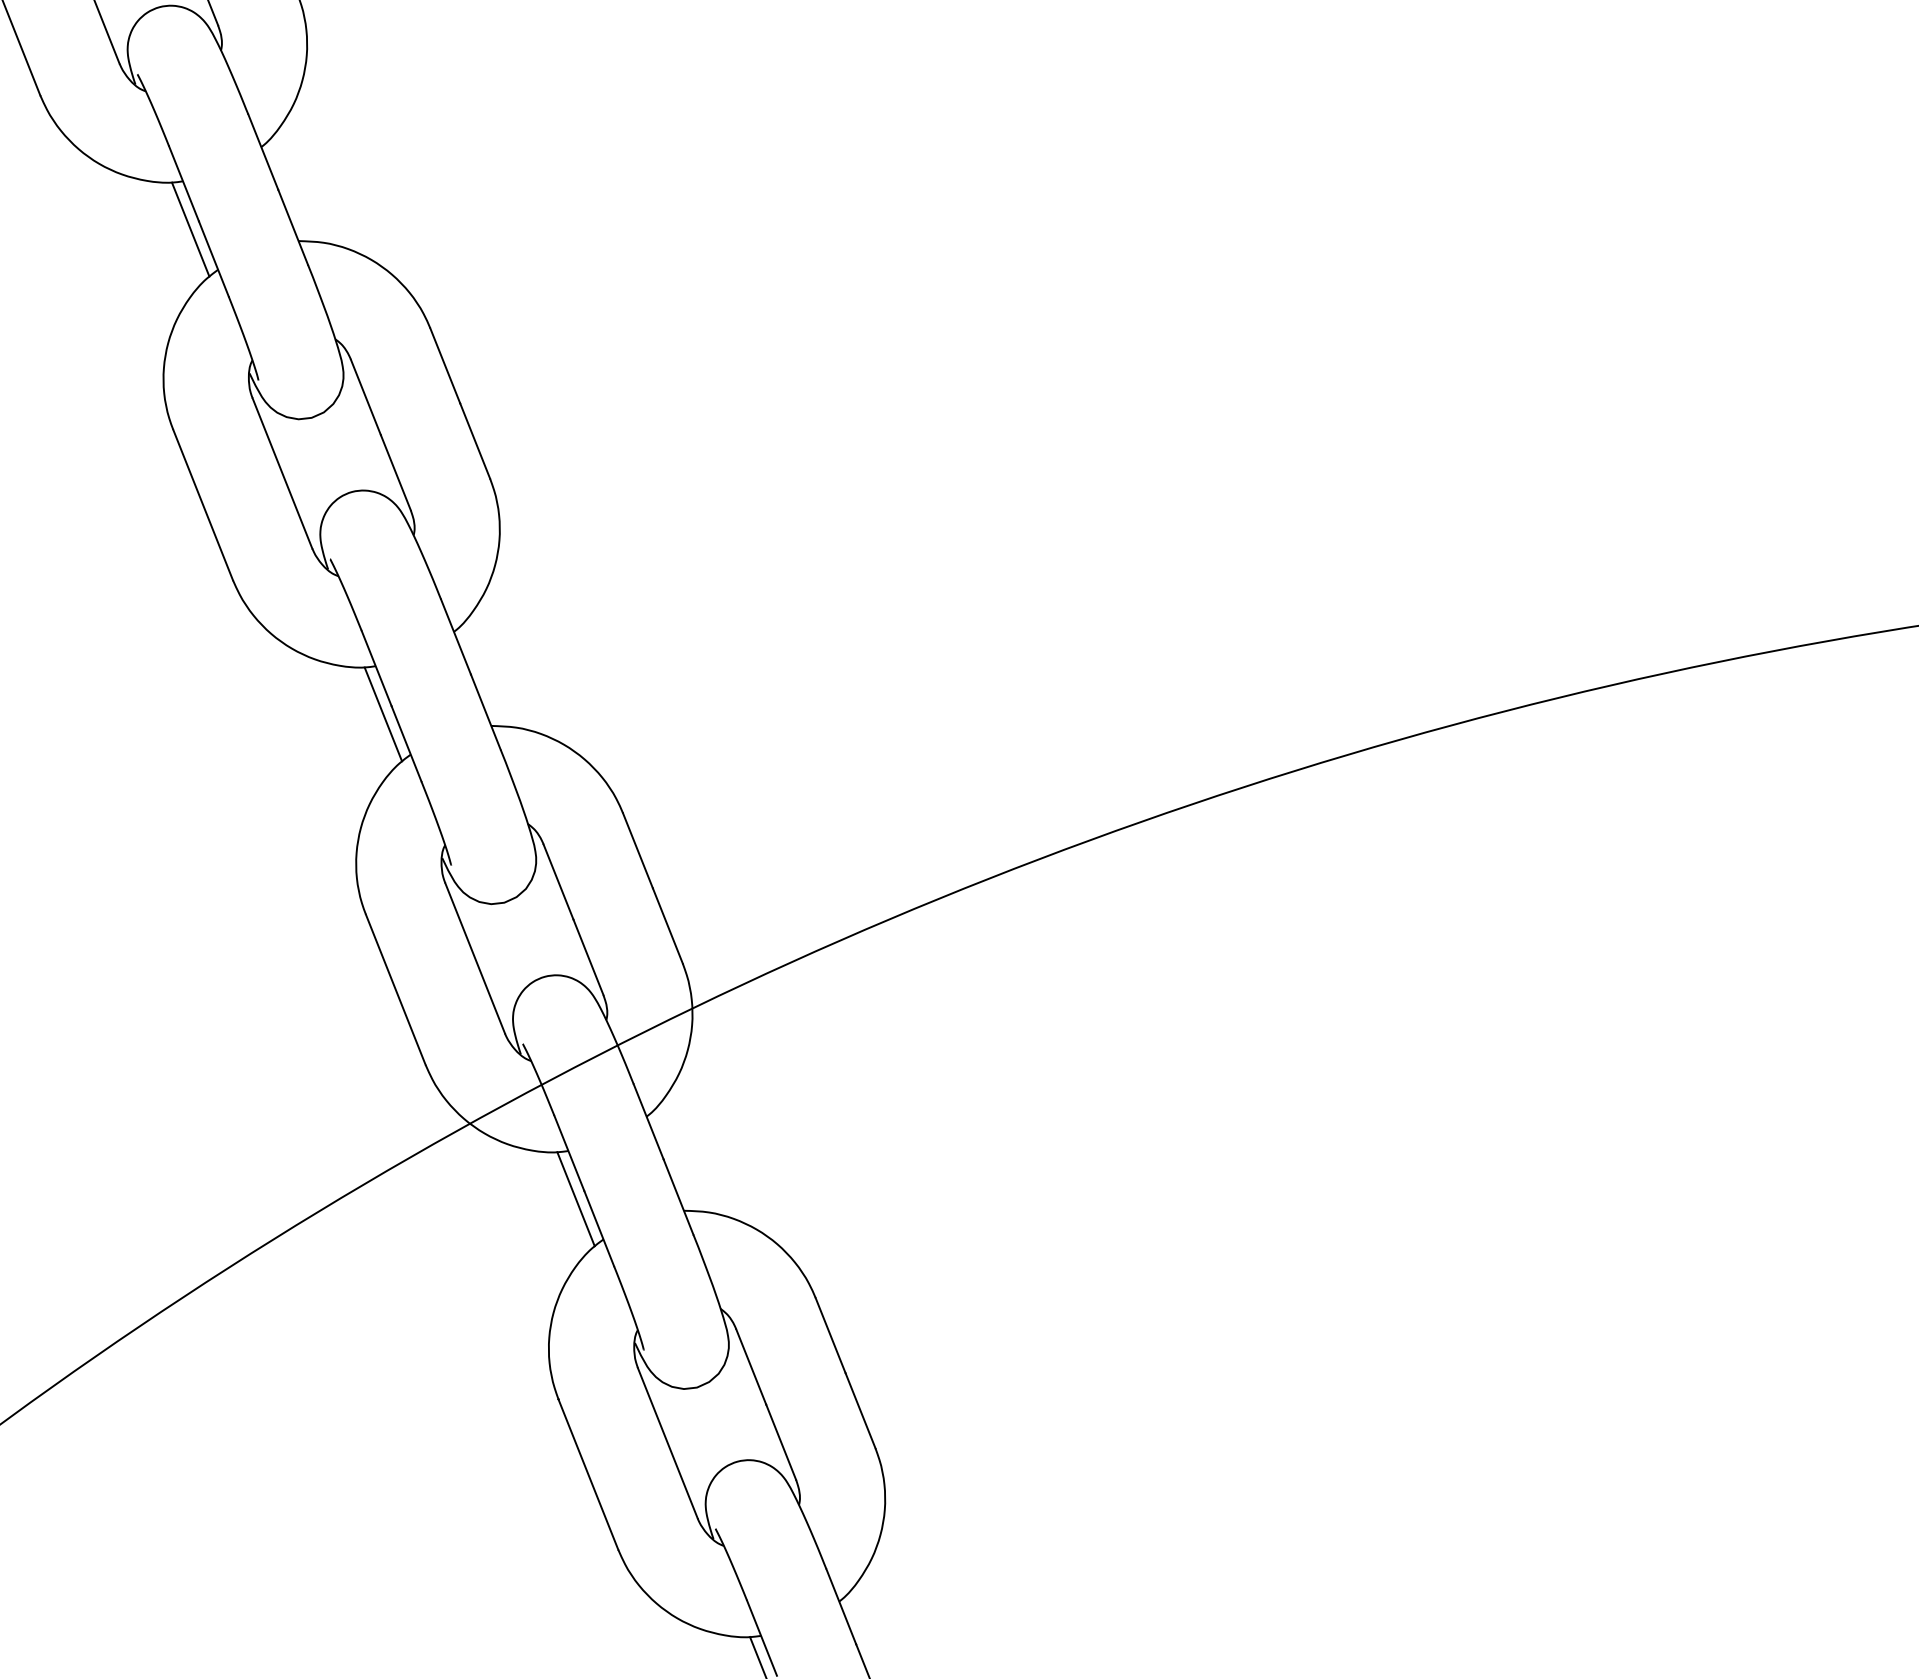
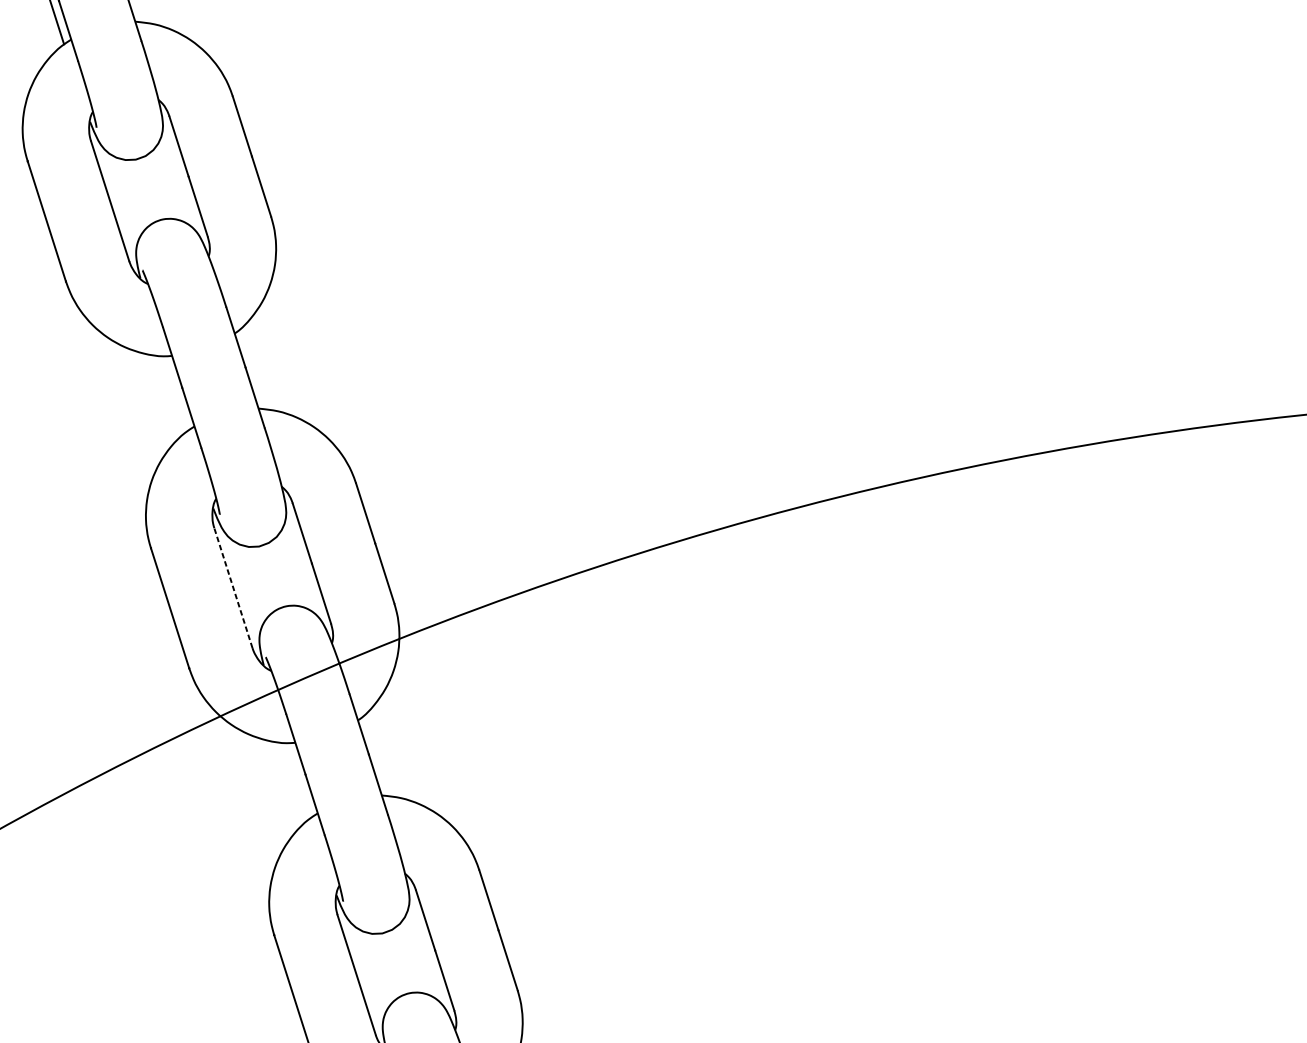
line: (383, 714) -> (175, 393), removed
line: (475, 958) -> (233, 588), solid -> dashed
line: (575, 1199) -> (298, 780), removed

